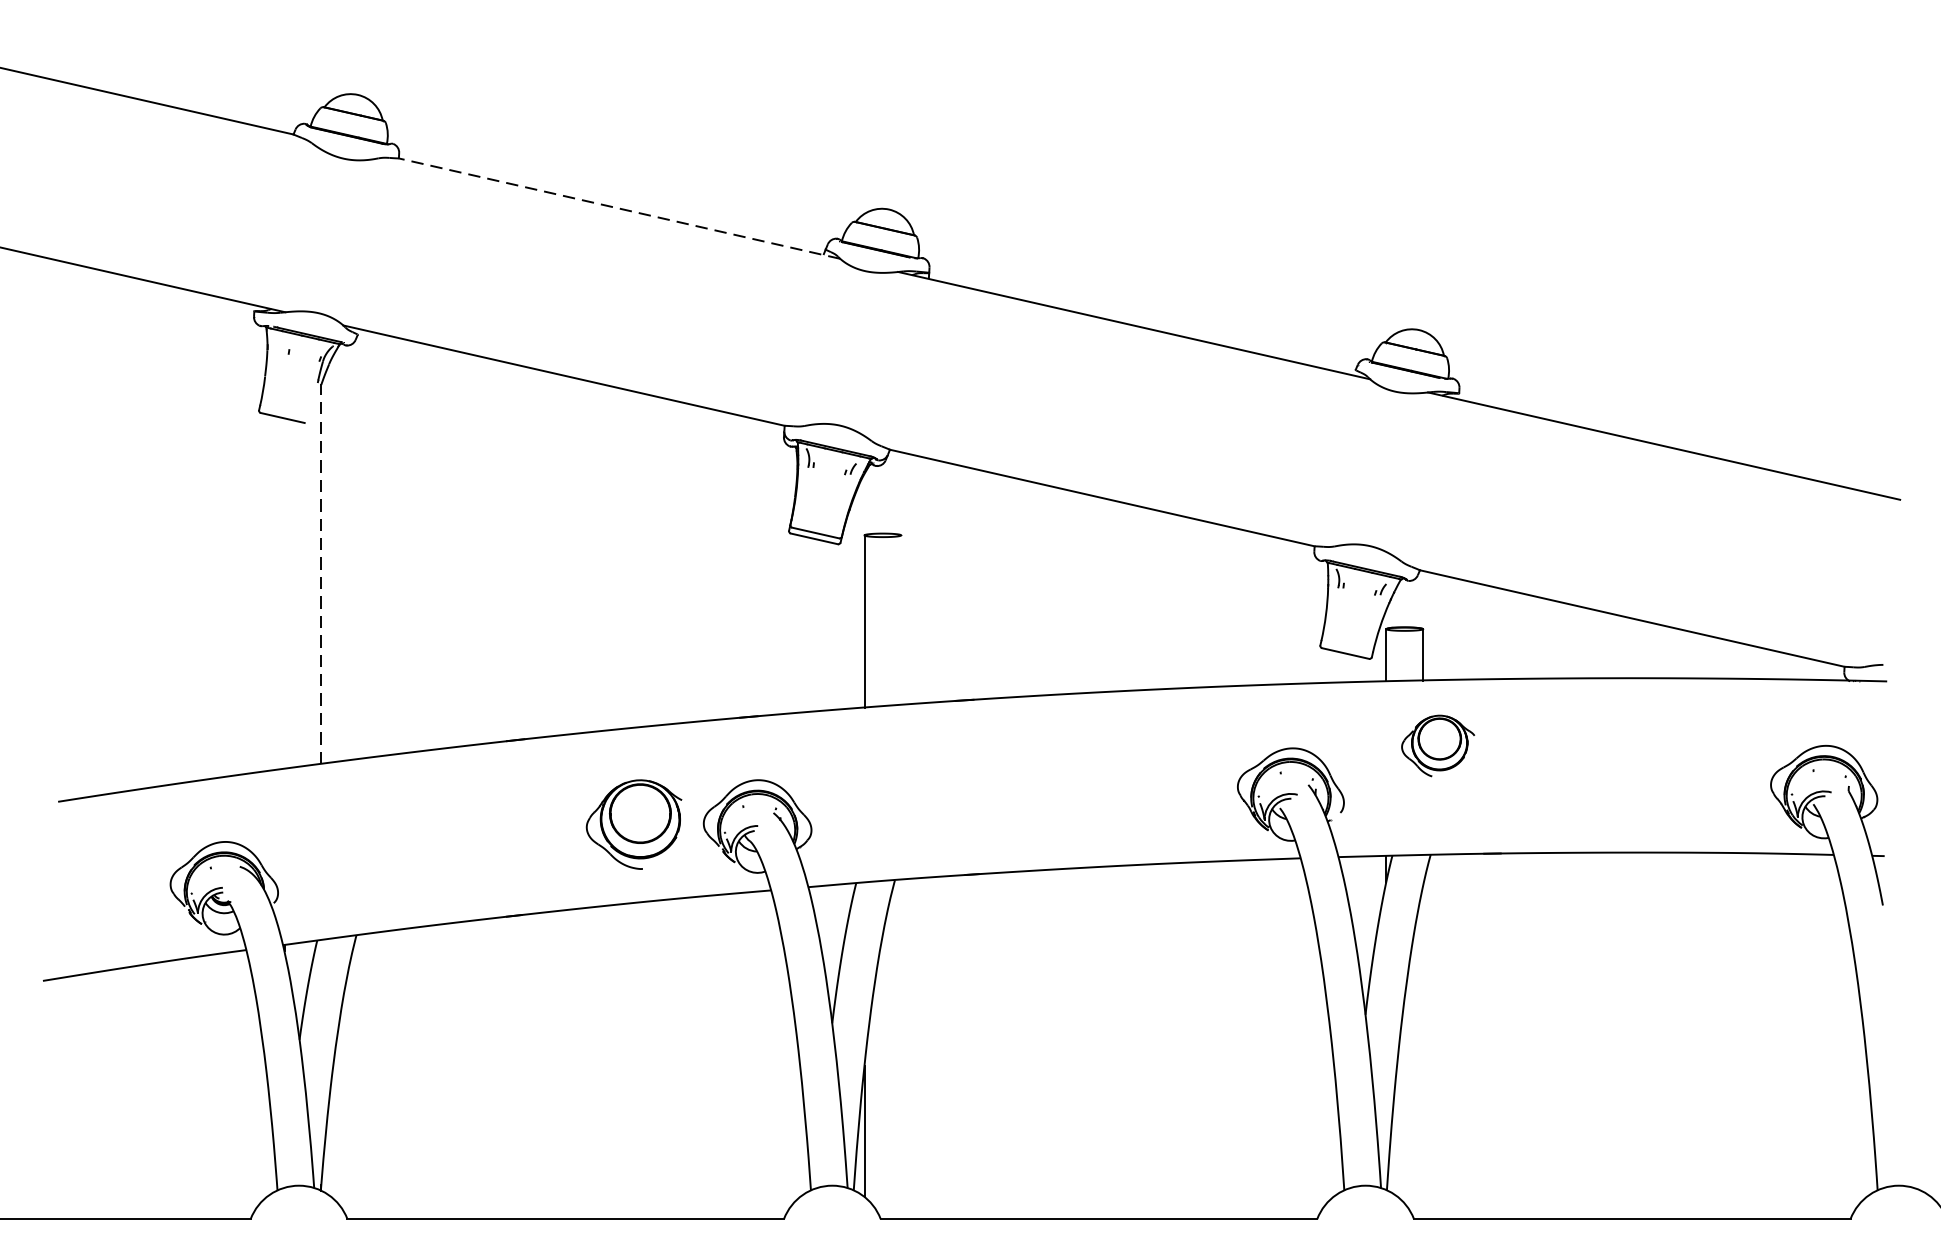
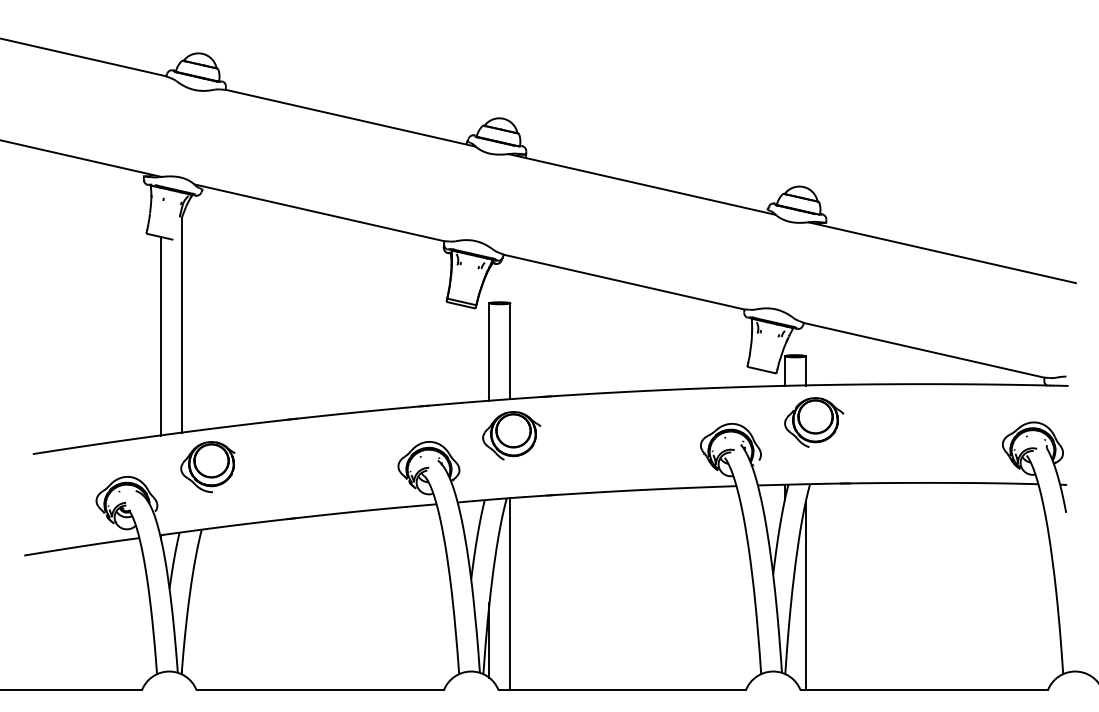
line: (619, 209) -> (350, 118), dashed -> solid
line: (320, 572) -> (181, 324), dashed -> solid
line: (285, 594) -> (161, 336), added
line: (901, 620) -> (510, 351), added
part: (1438, 745) -> (814, 422), size x1.43
part: (903, 768) -> (511, 435), added
part: (633, 825) -> (207, 467), moved
line: (901, 1049) -> (510, 594), added
line: (1422, 1051) -> (805, 595), added

